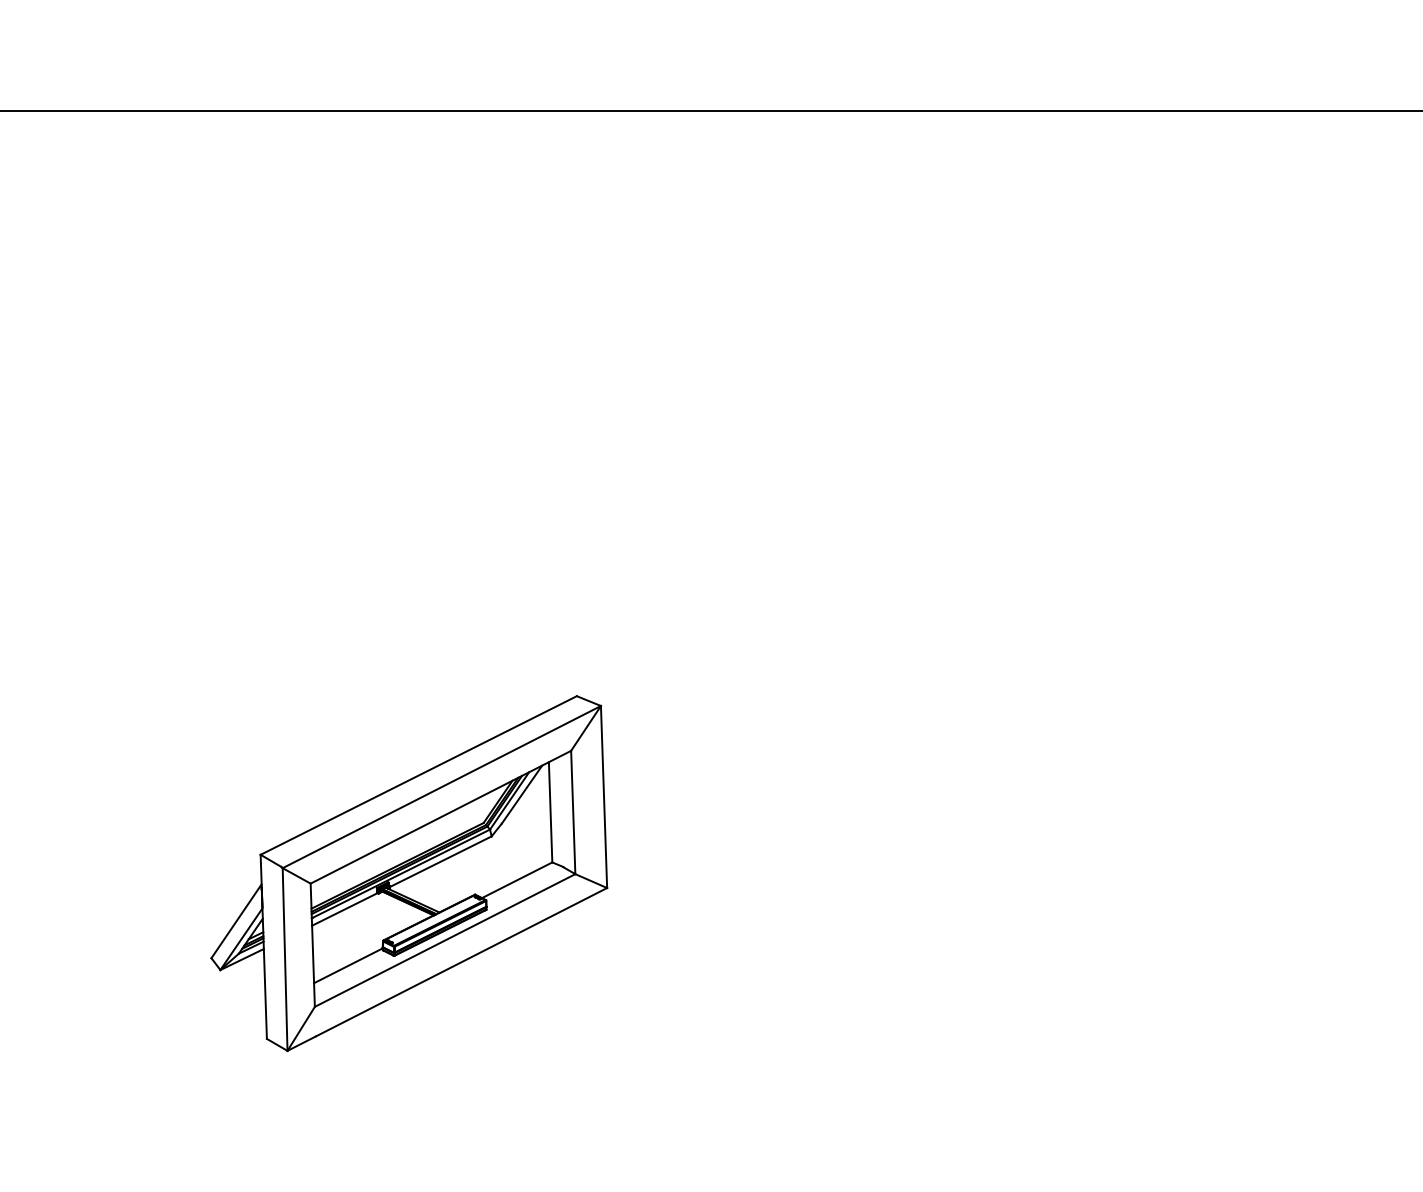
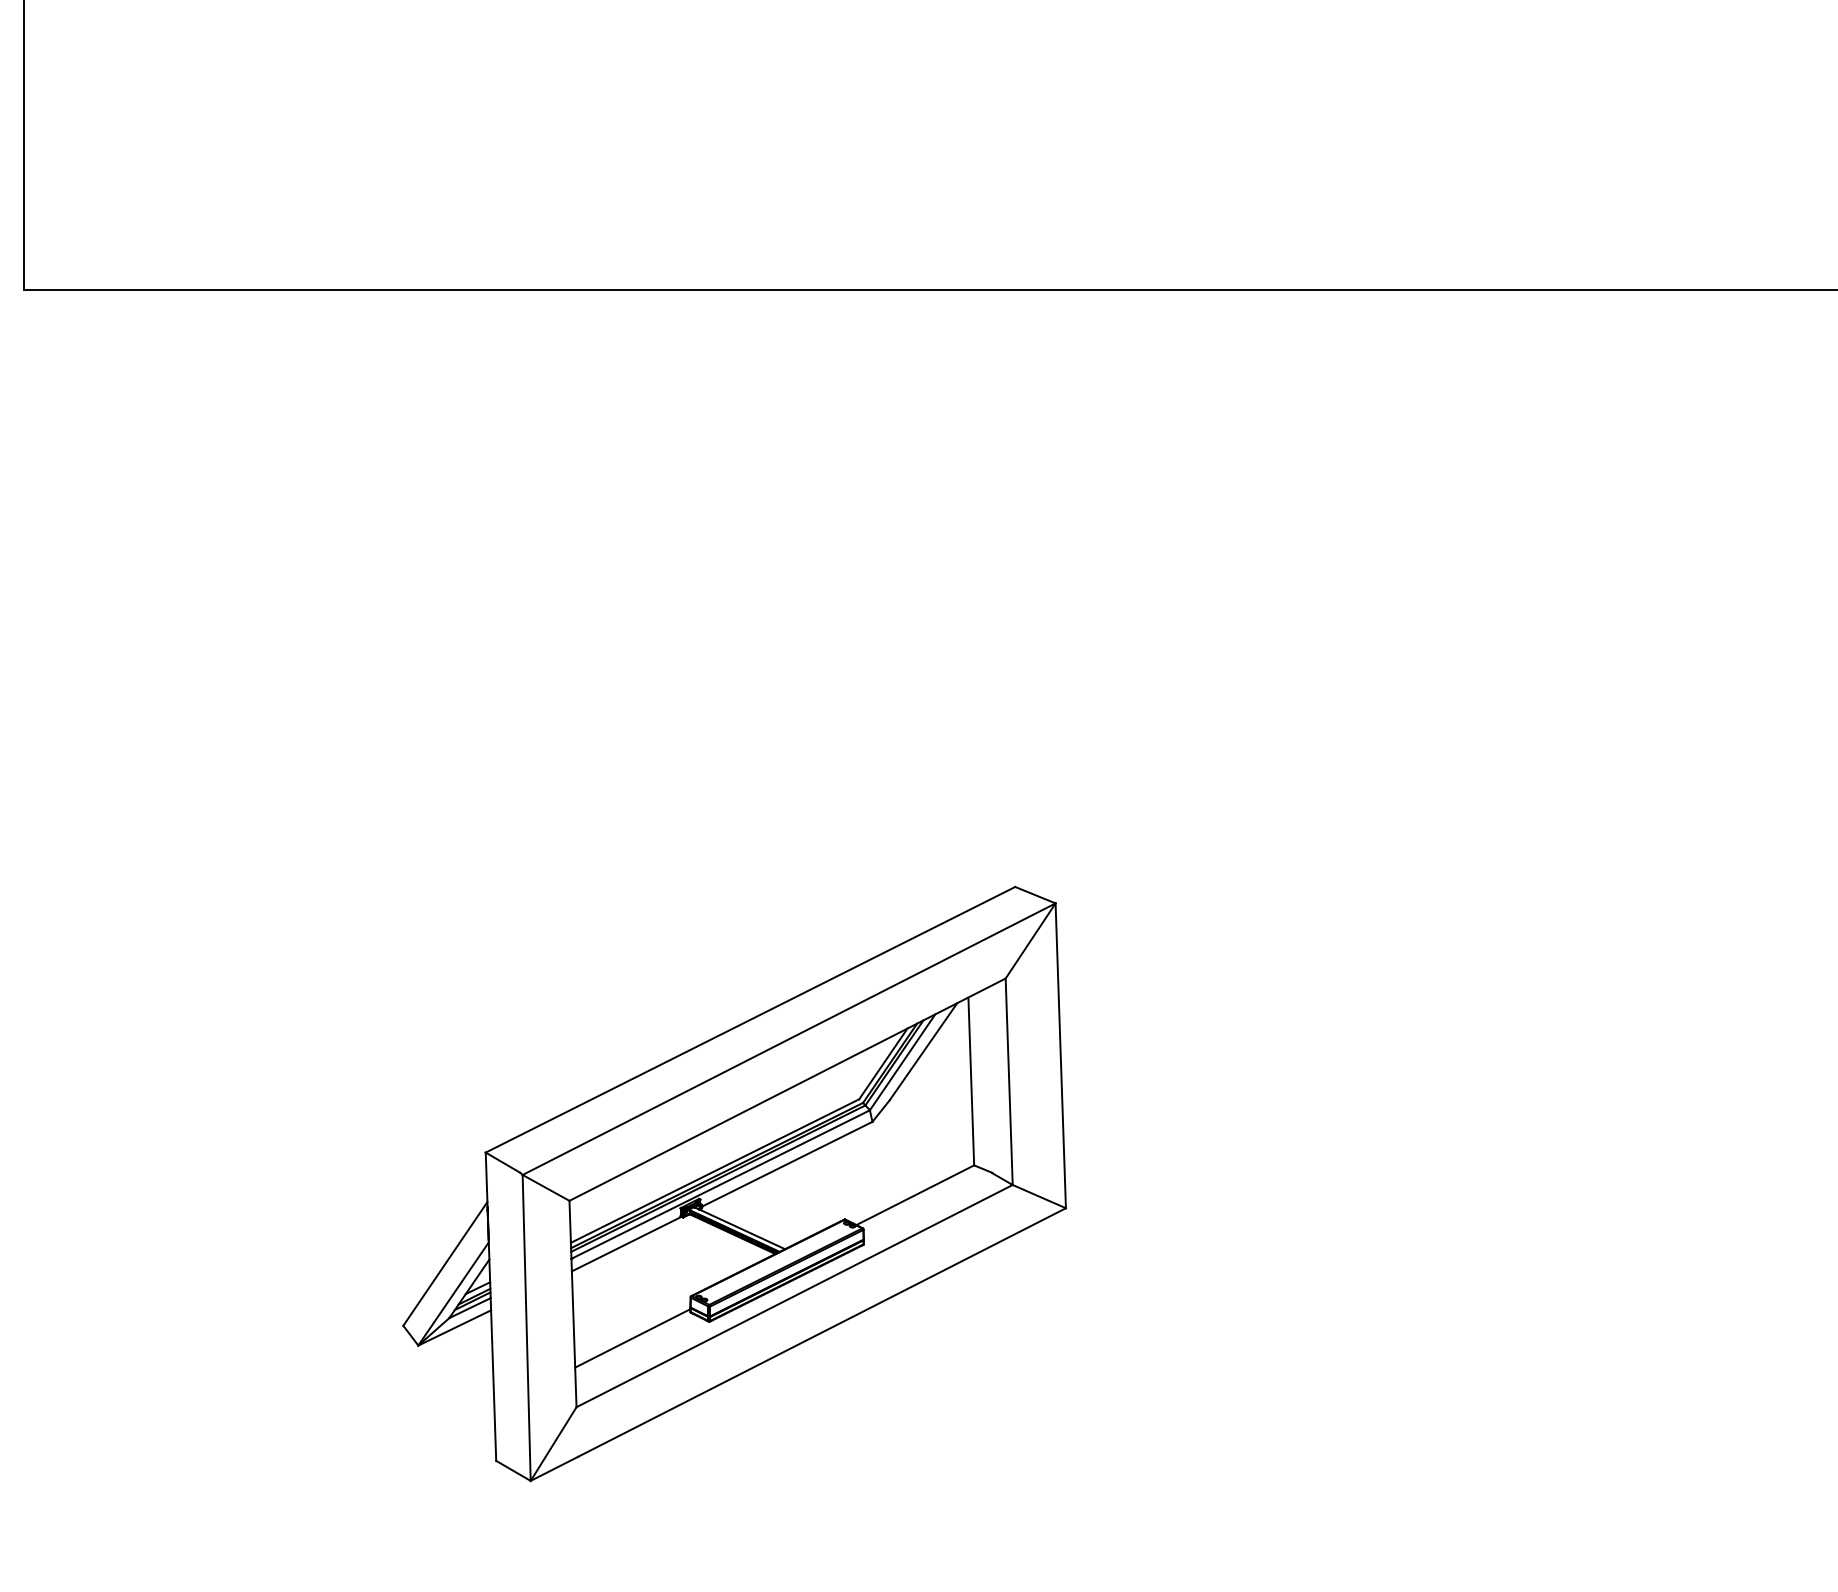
part: (409, 873) -> (734, 1183), size x1.43

